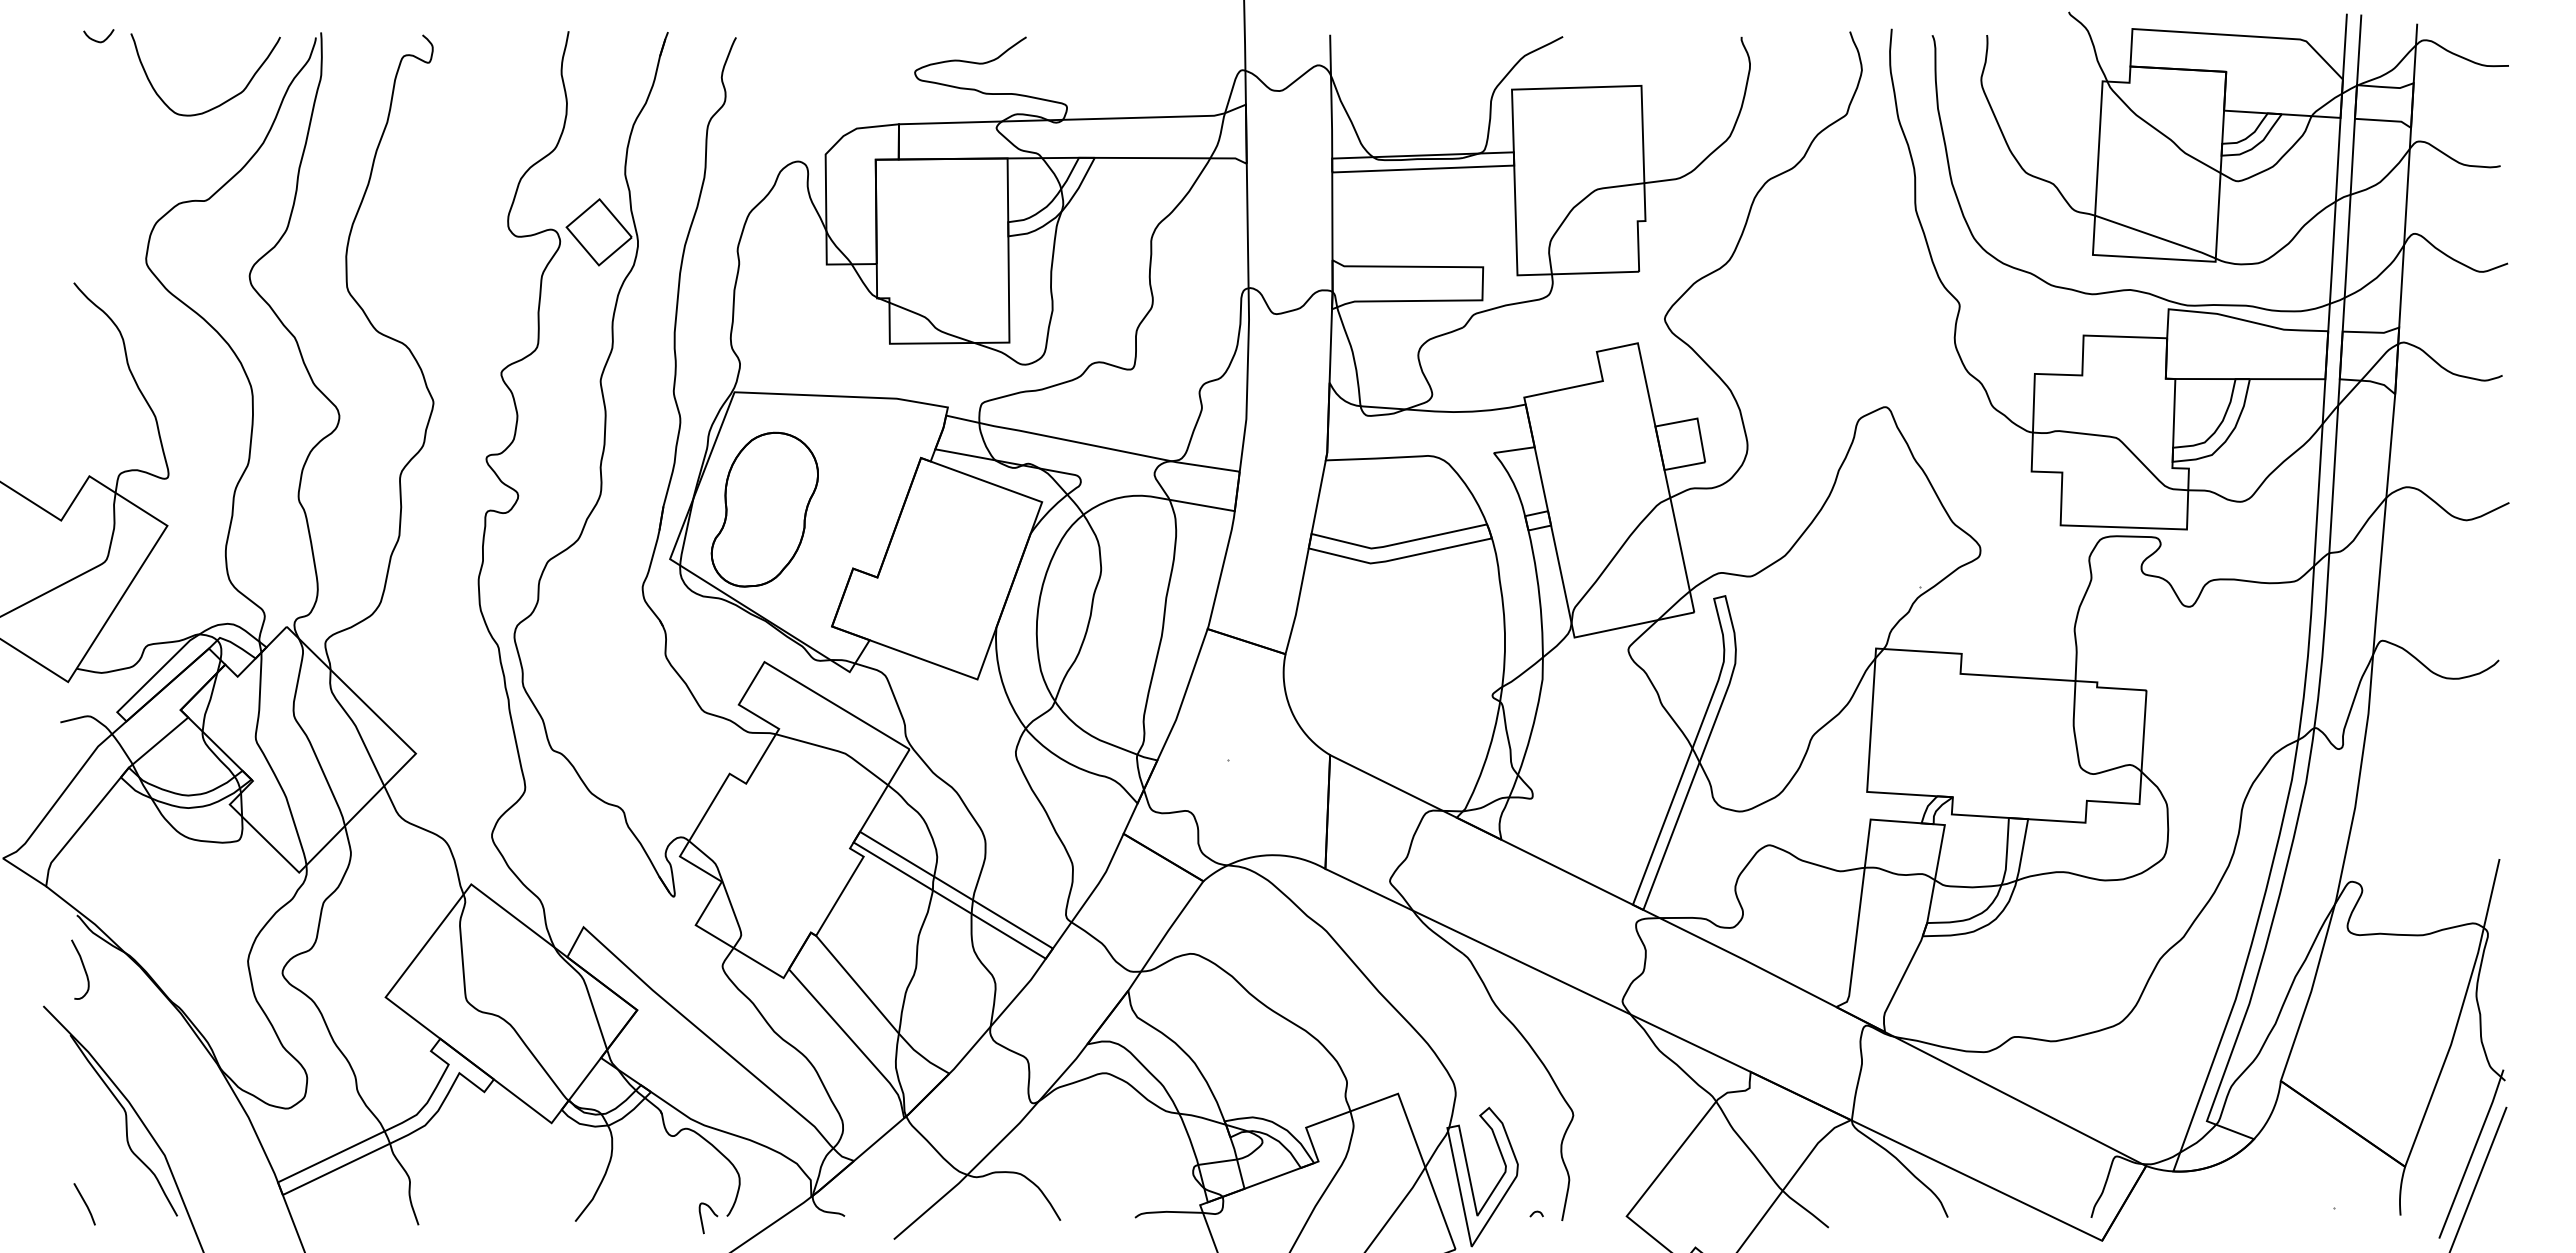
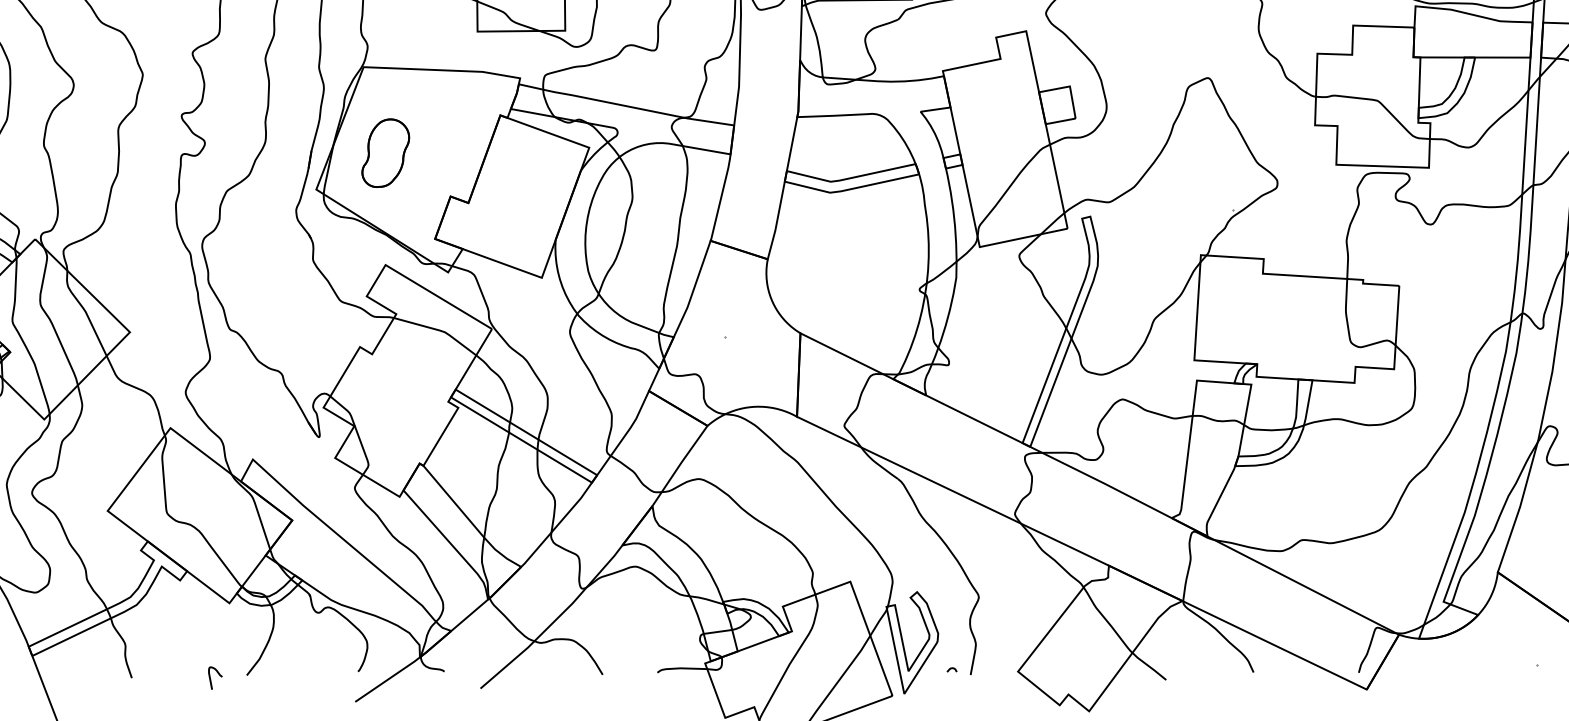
part: (764, 509) -> (385, 153), size x0.6
curve: (702, 1219) -> (211, 679), moved

